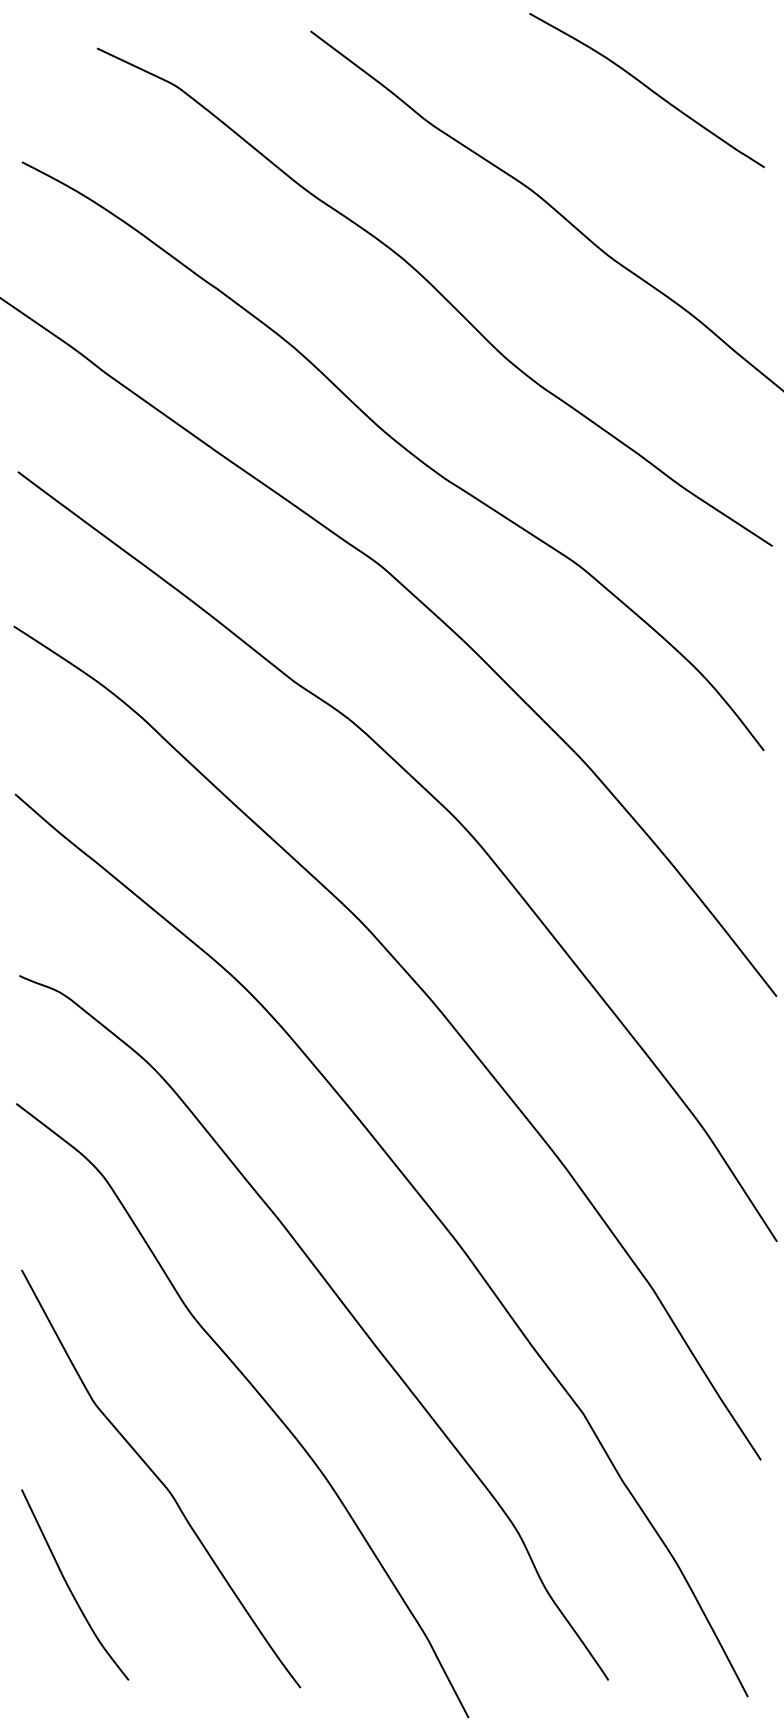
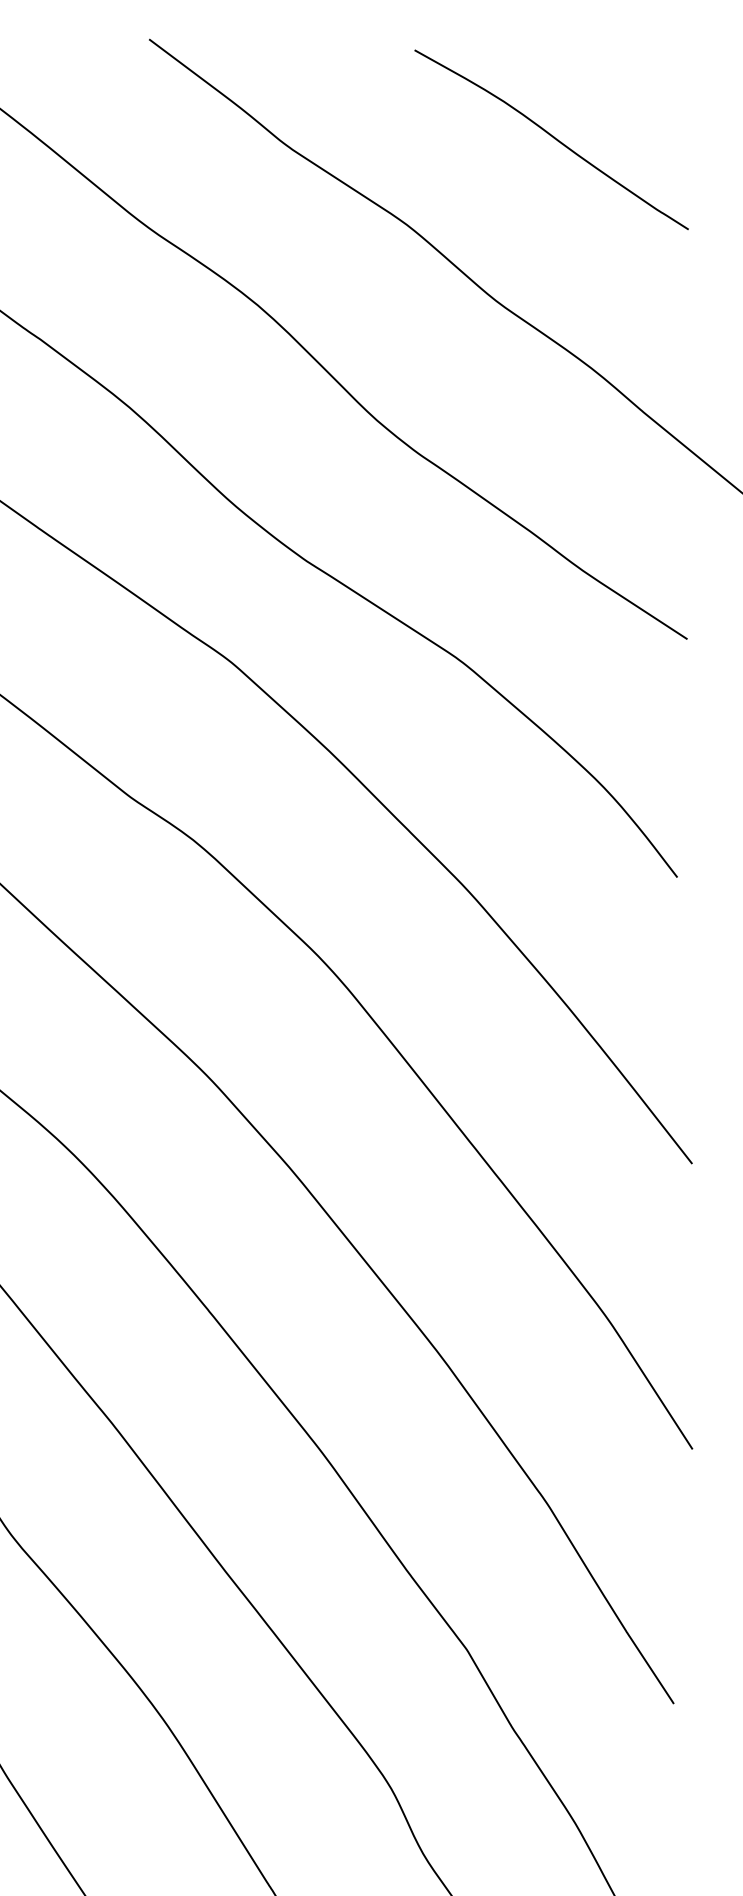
curve: (647, 88) -> (552, 137), moved

